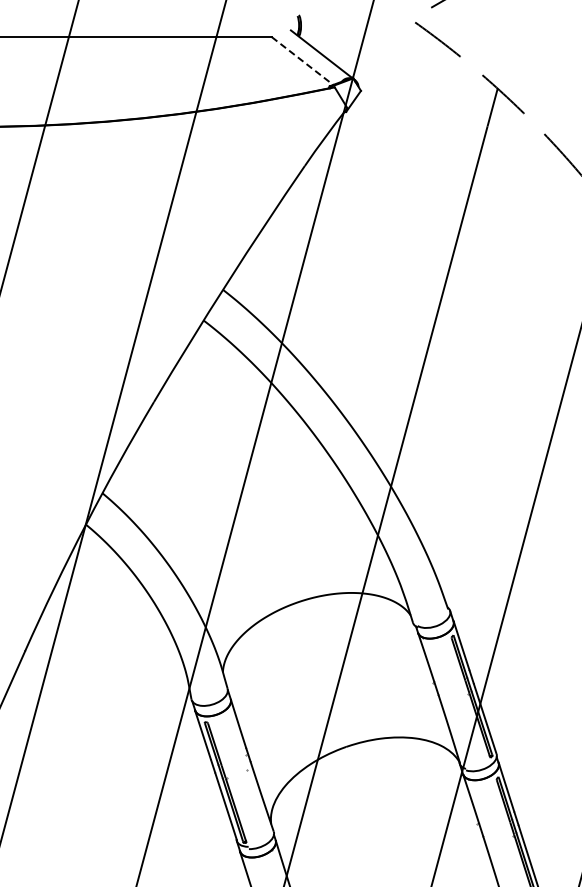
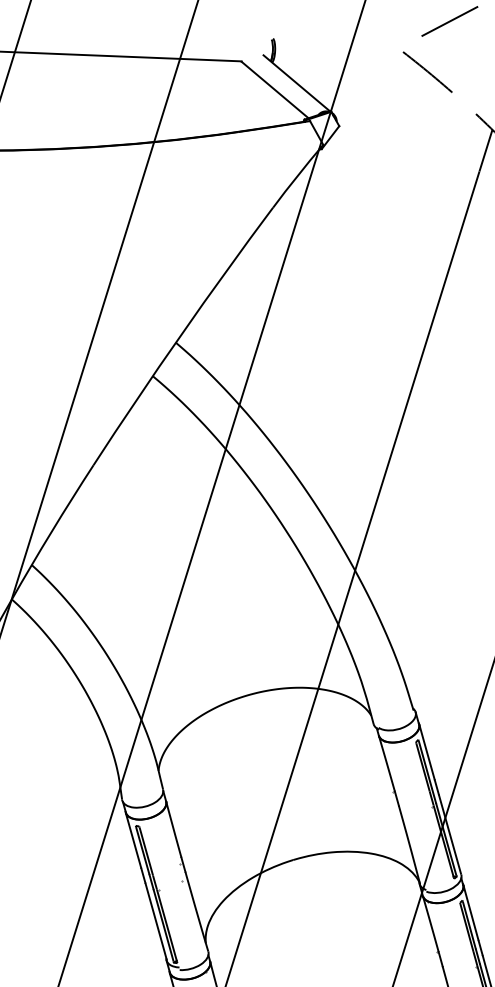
line: (302, 61) -> (275, 90), dashed -> solid

